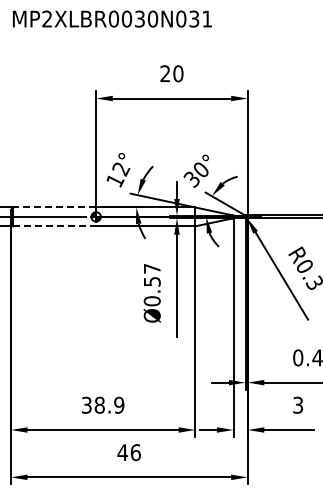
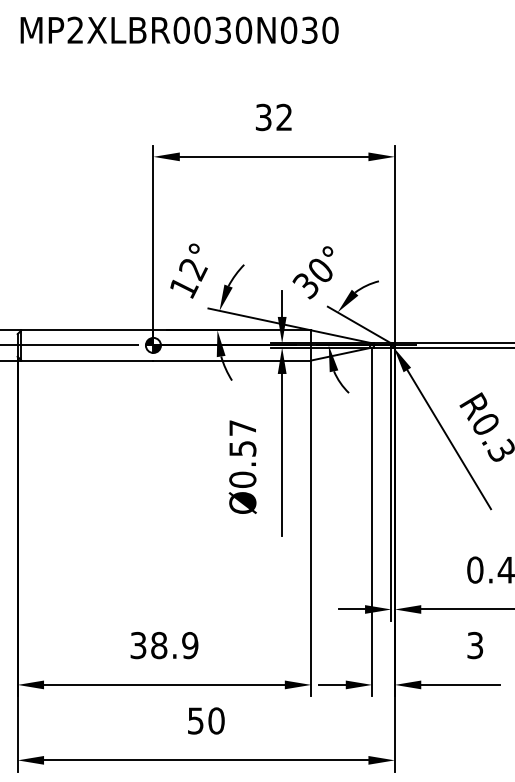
text: (207, 18) -> (330, 29), MP2XLBR0030N031 -> MP2XLBR0030N030
text: (171, 73) -> (273, 116), 20 -> 32
line: (54, 207) -> (87, 330), dashed -> solid
line: (55, 226) -> (88, 360), dashed -> solid
text: (128, 452) -> (204, 720), 46 -> 50

